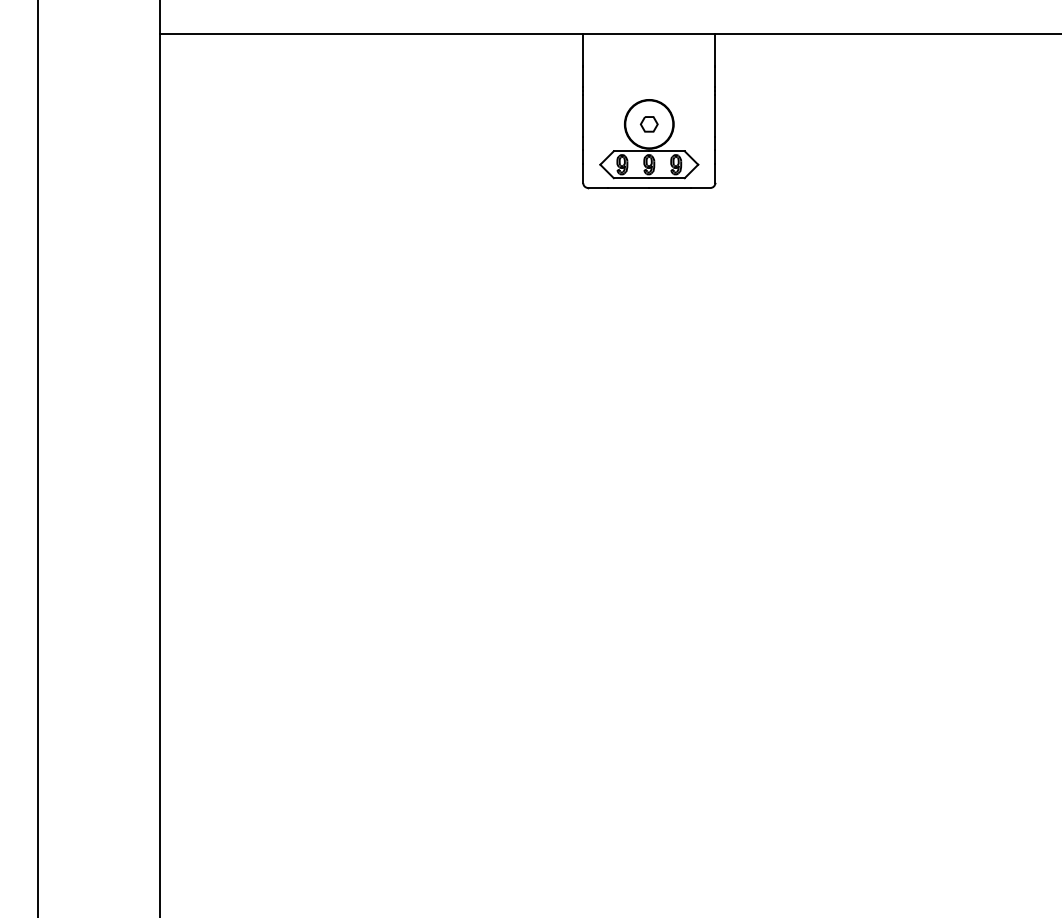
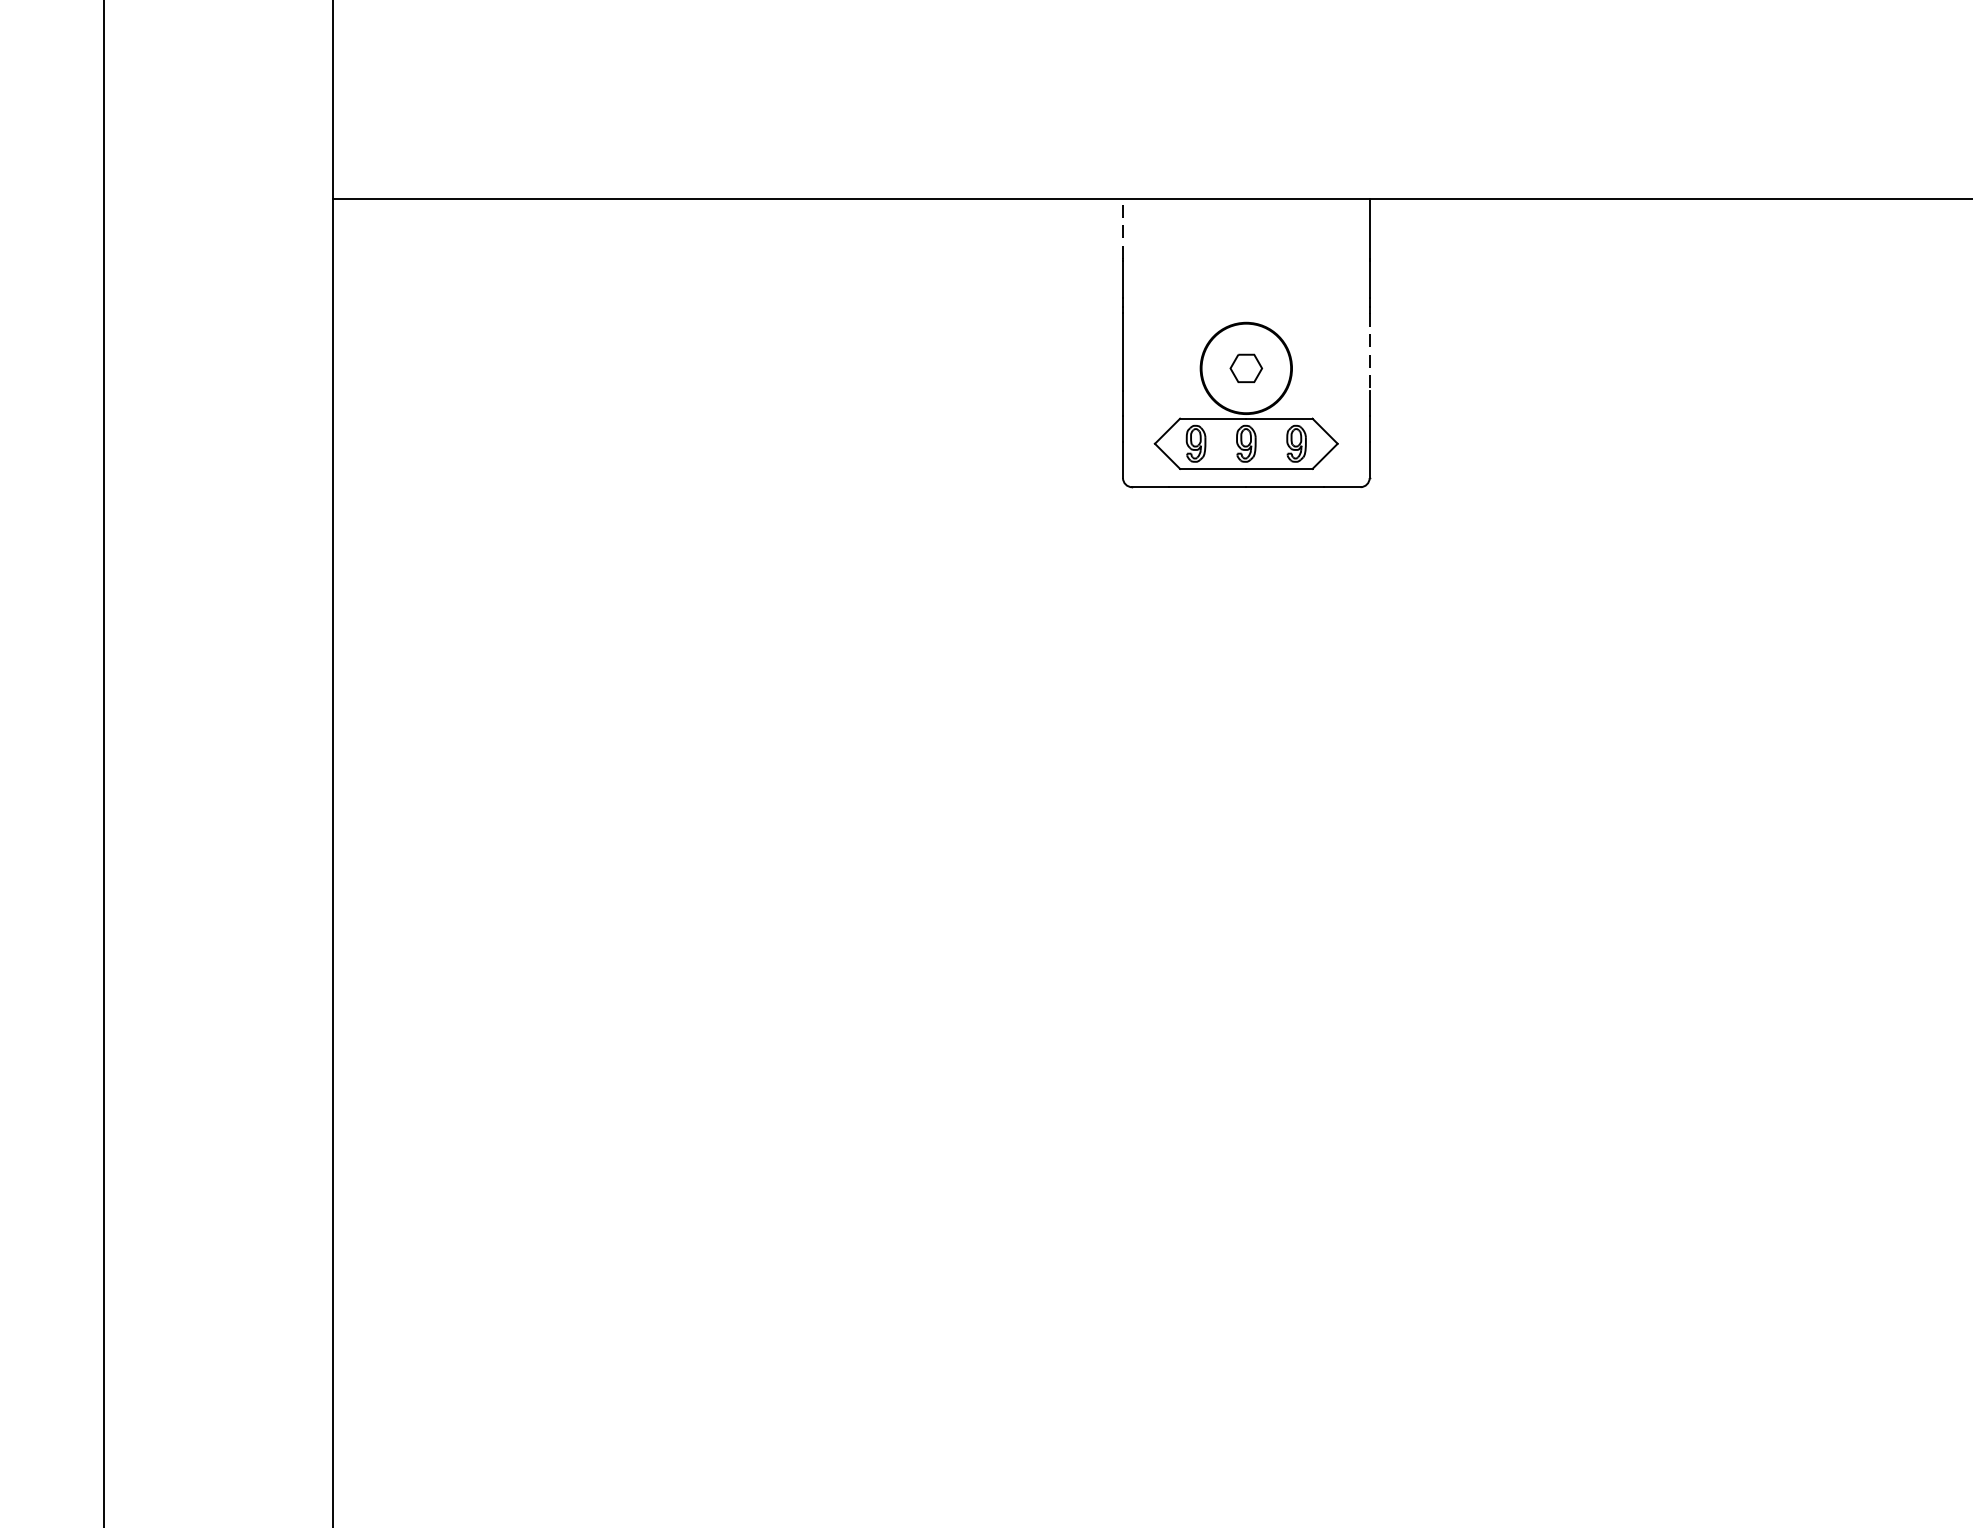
line: (583, 49) -> (1123, 228), solid -> dashed
line: (715, 115) -> (1369, 351), solid -> dashed

